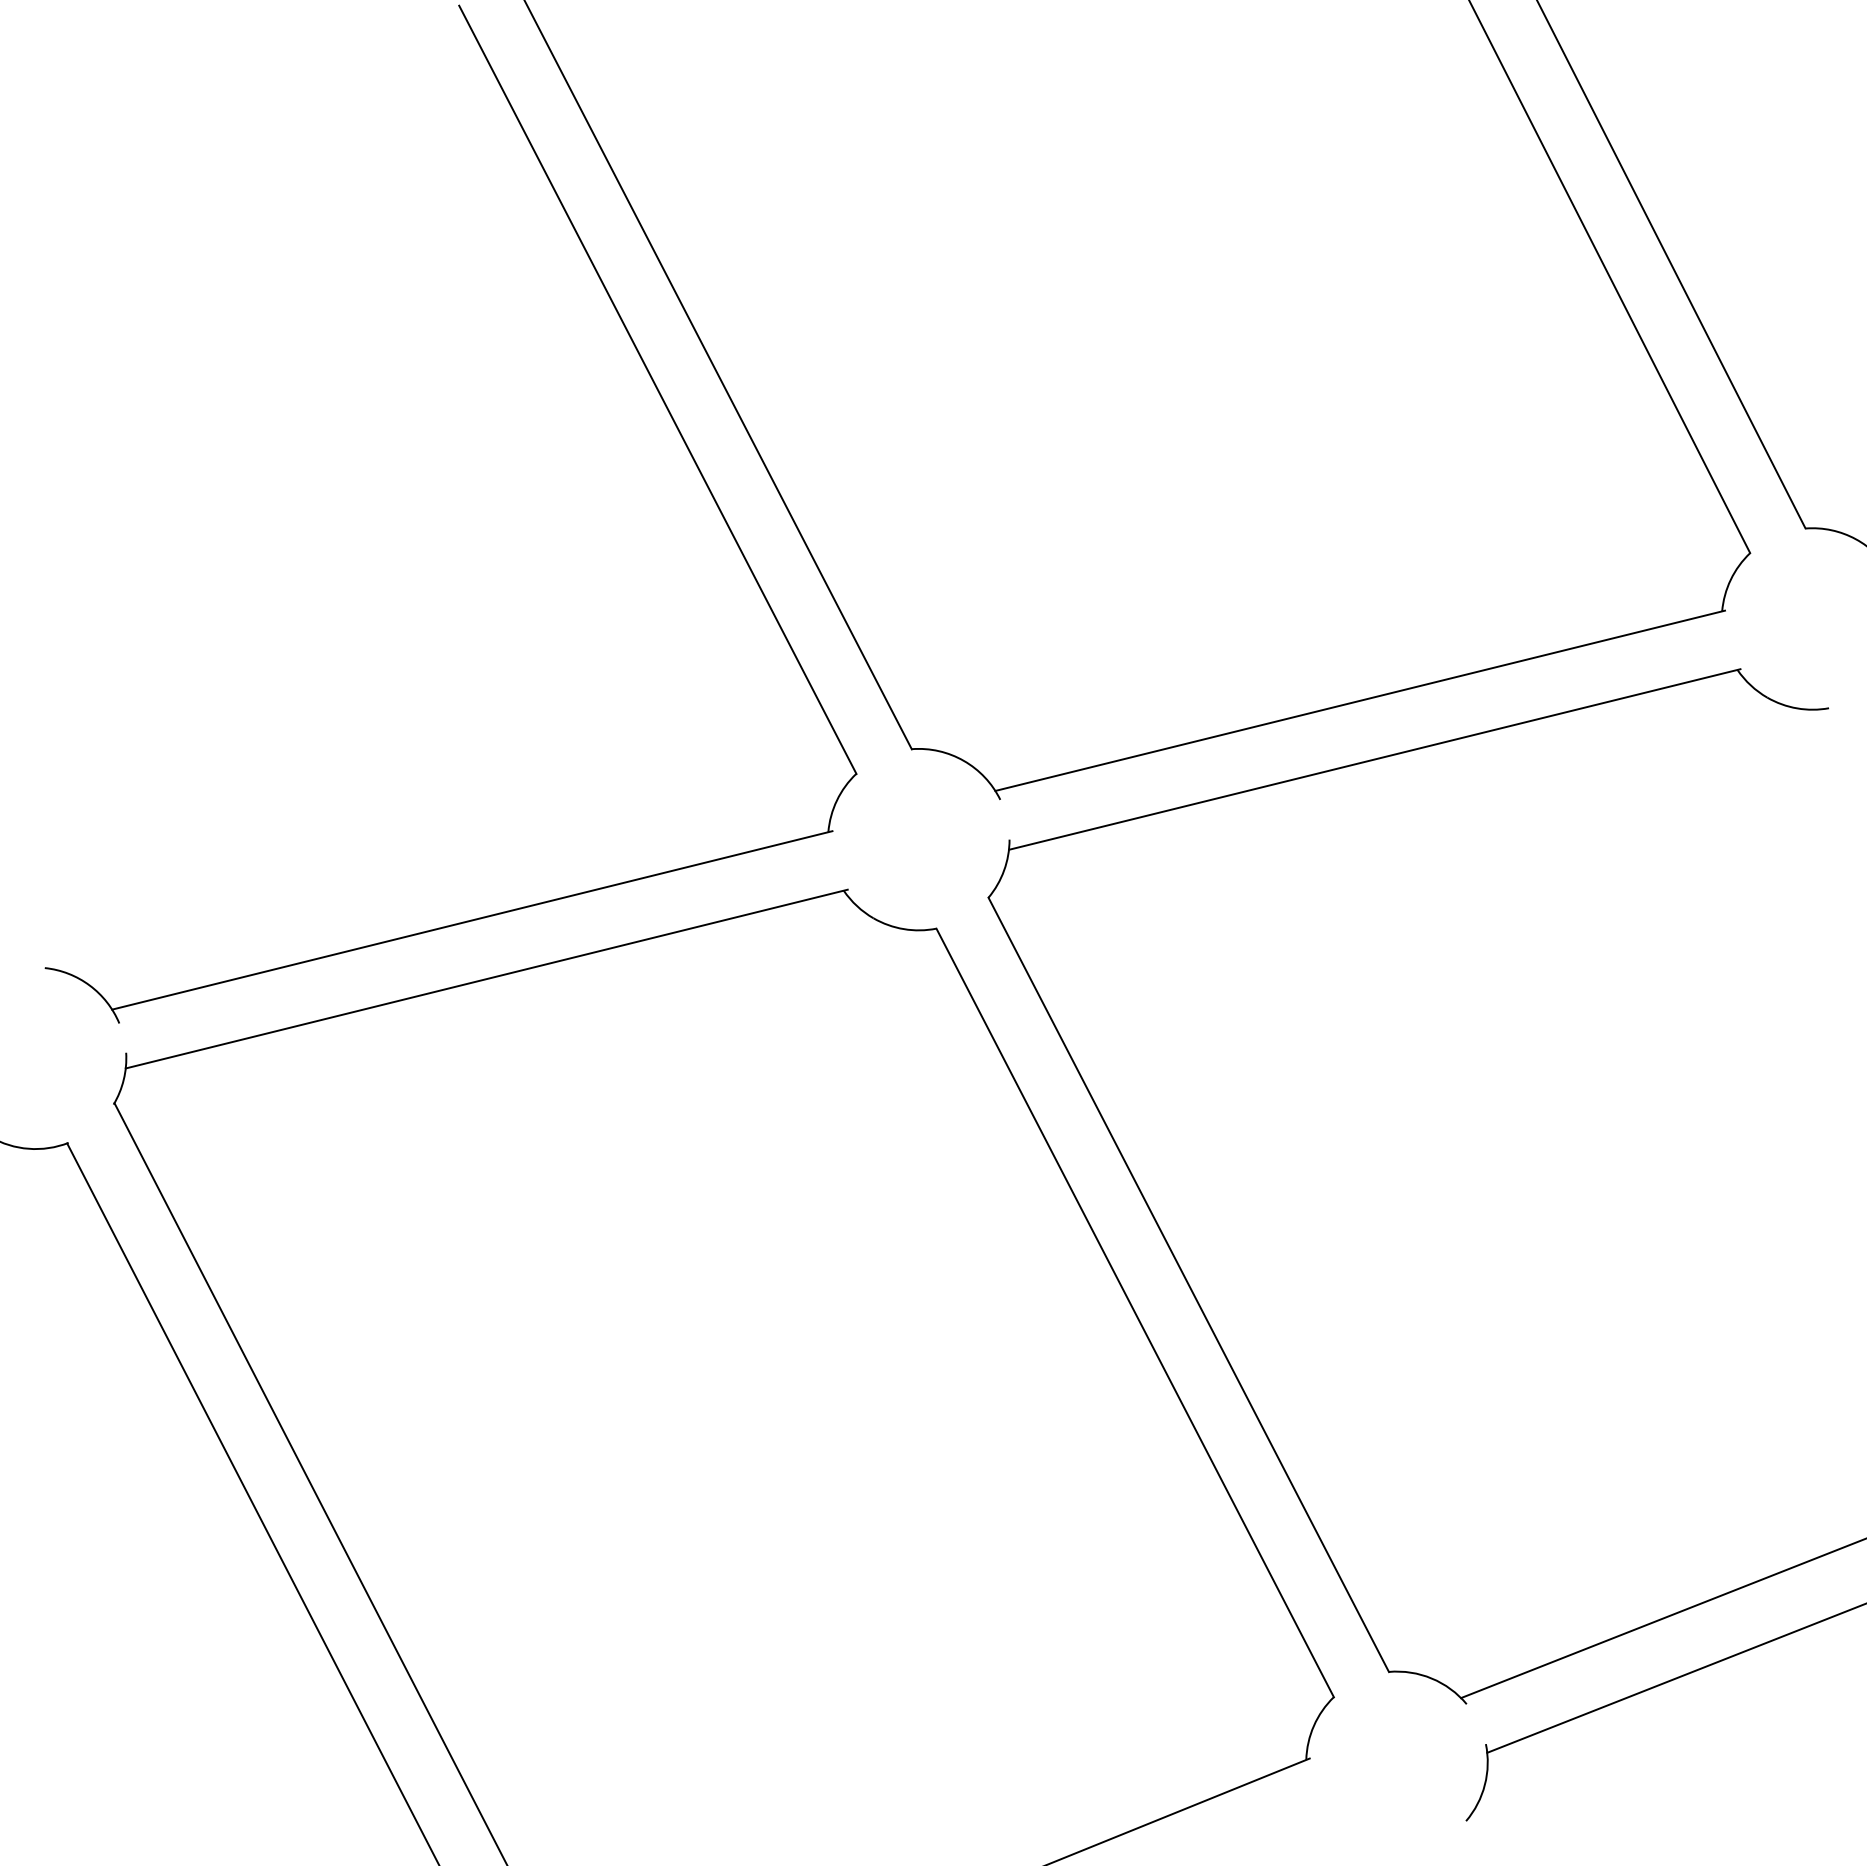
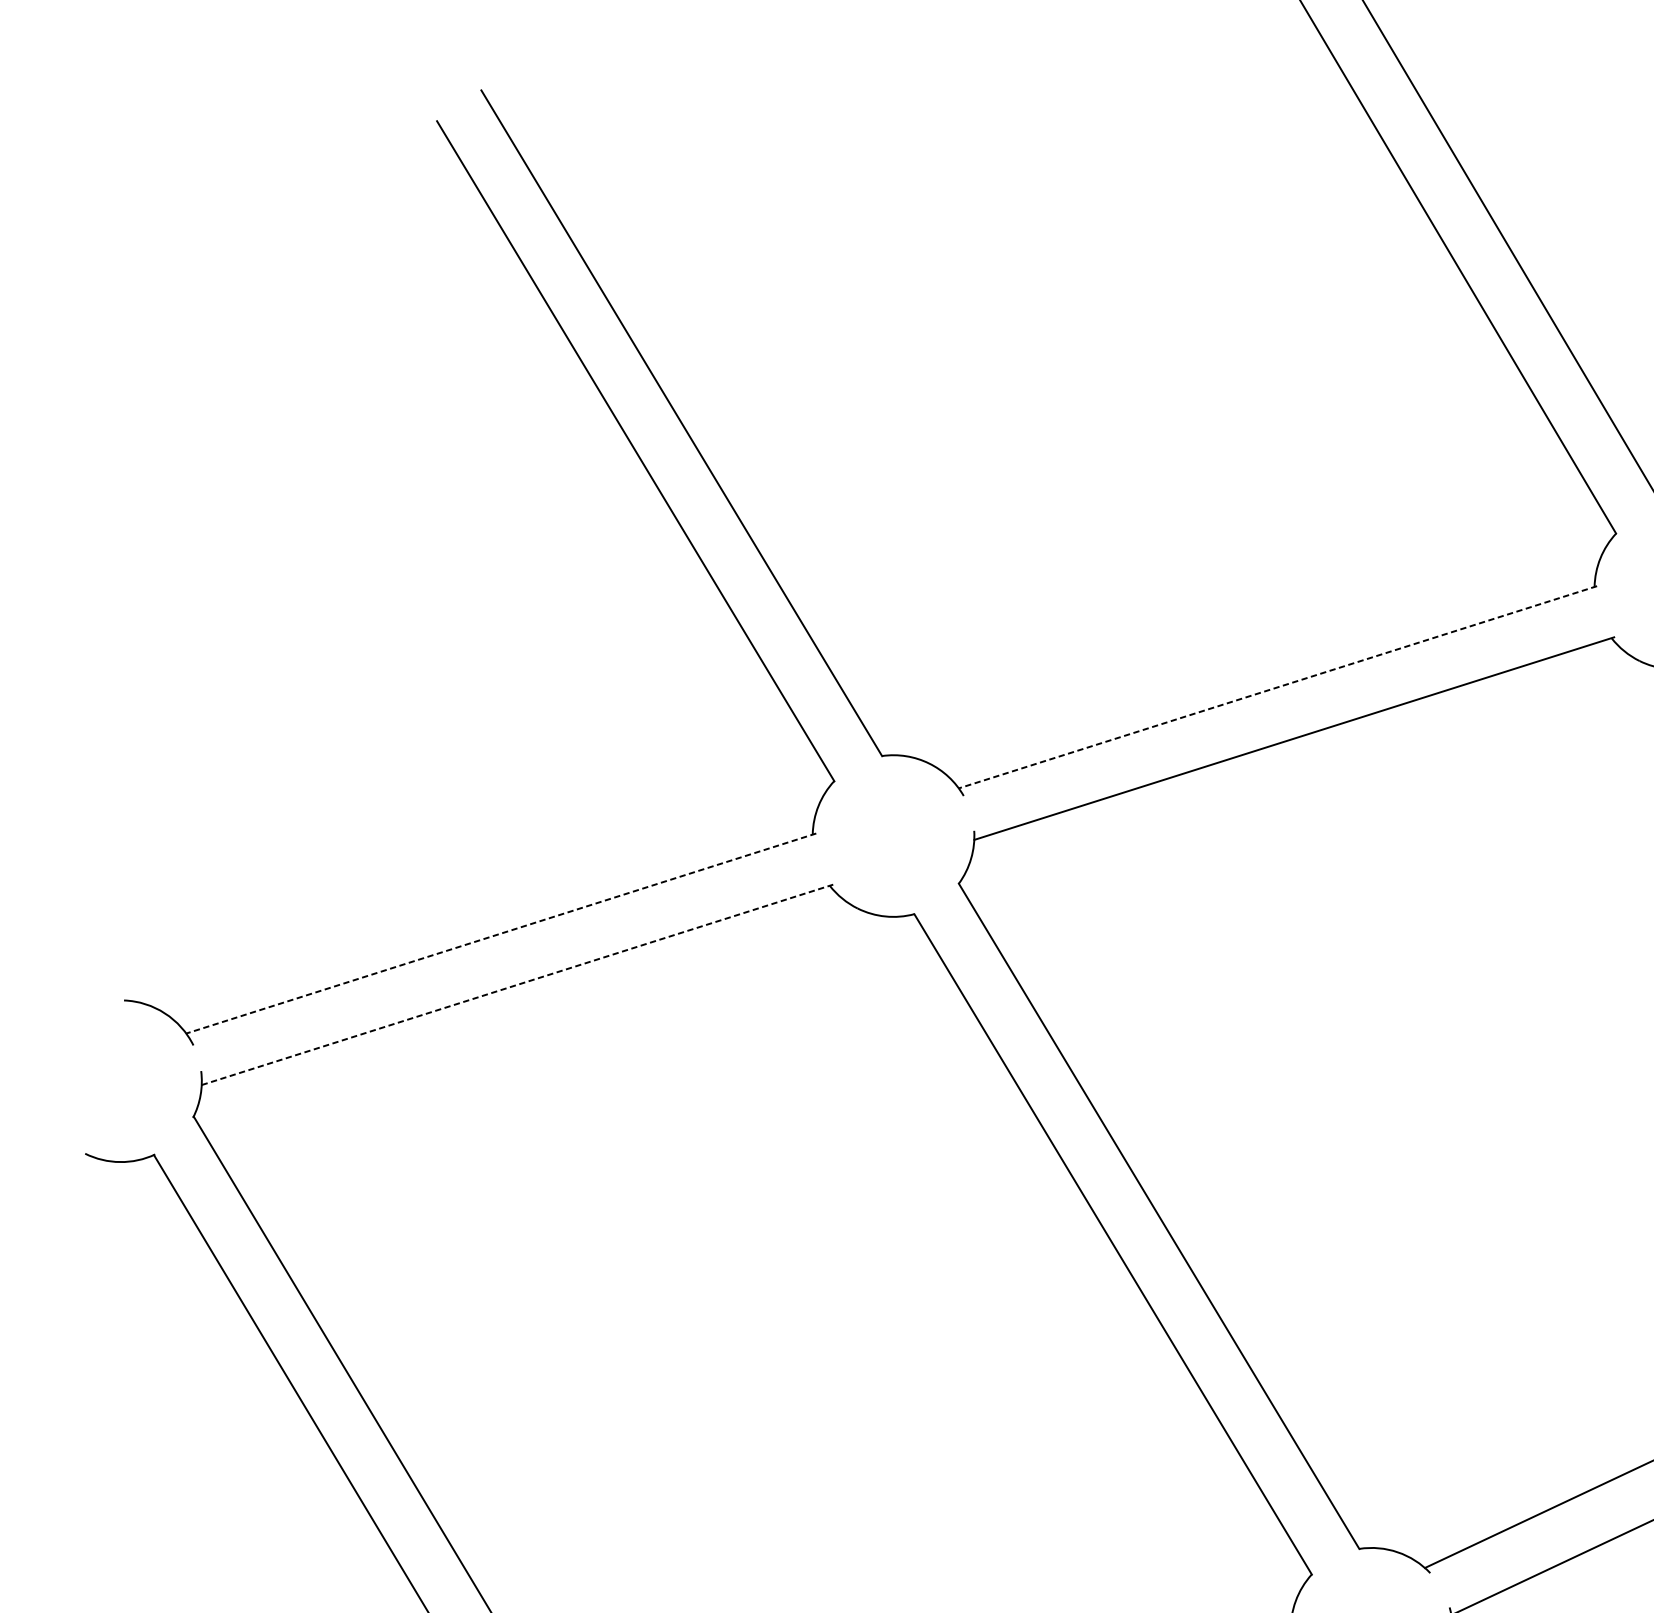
line: (1360, 700) -> (1278, 686), solid -> dashed
line: (471, 920) -> (500, 933), solid -> dashed
line: (486, 979) -> (517, 985), solid -> dashed

